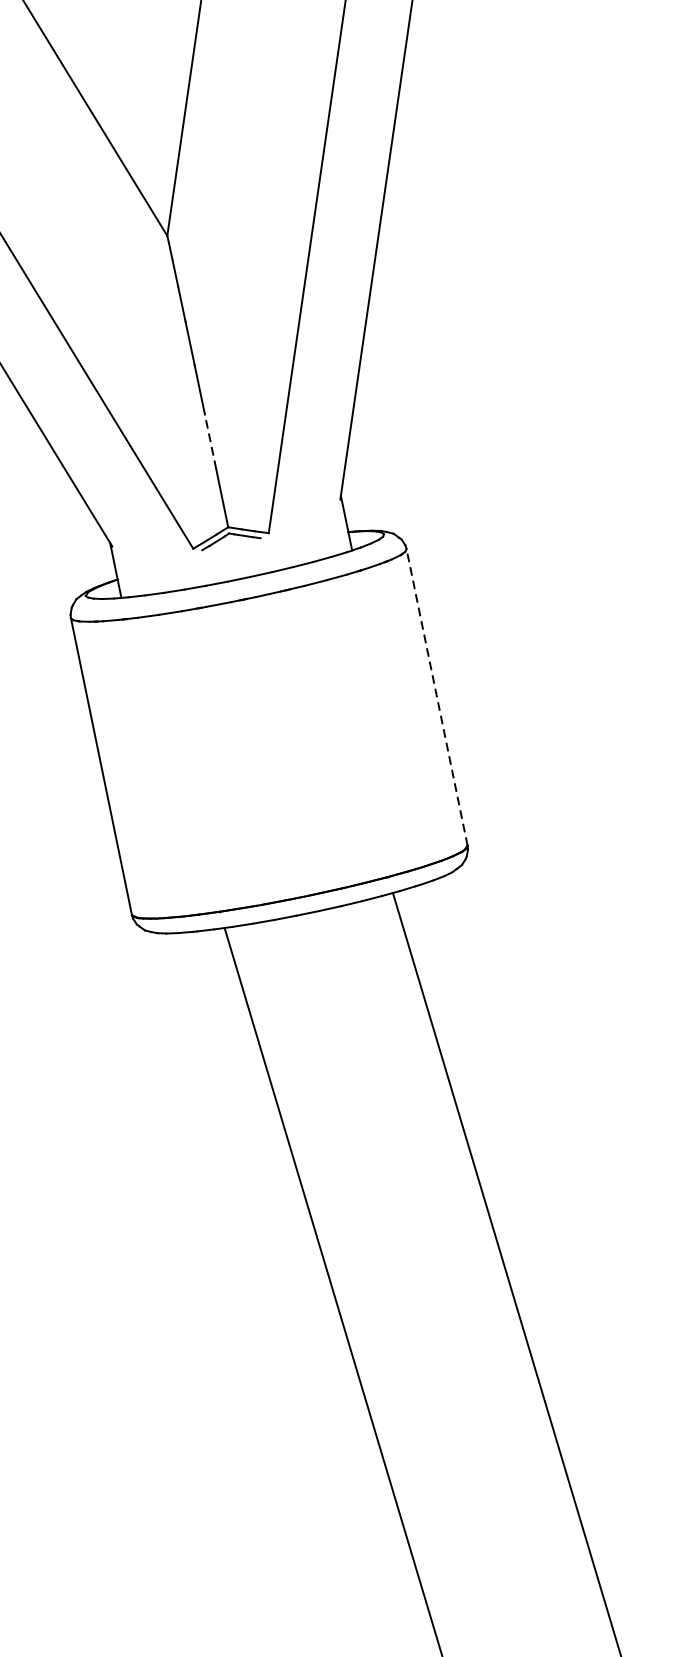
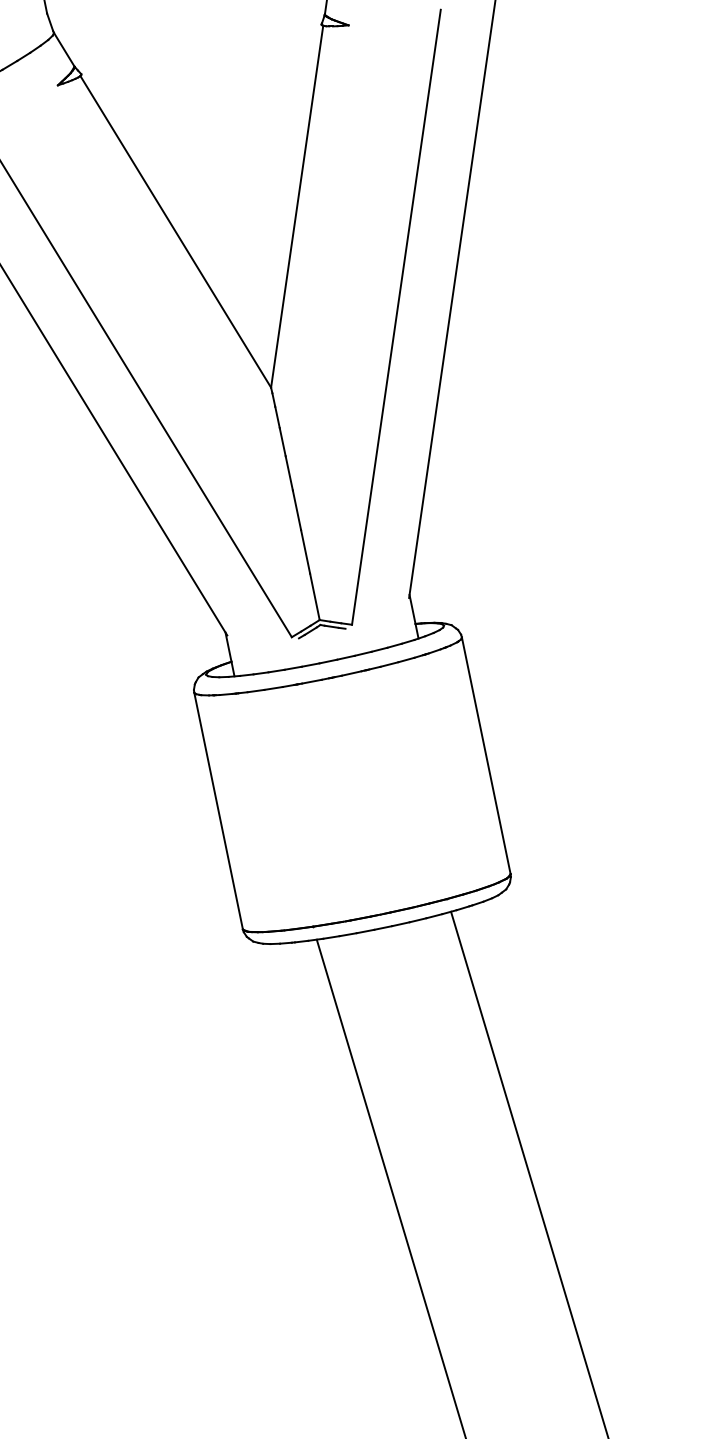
line: (210, 441) -> (305, 551), dashed -> solid
line: (437, 697) -> (486, 755), dashed -> solid

